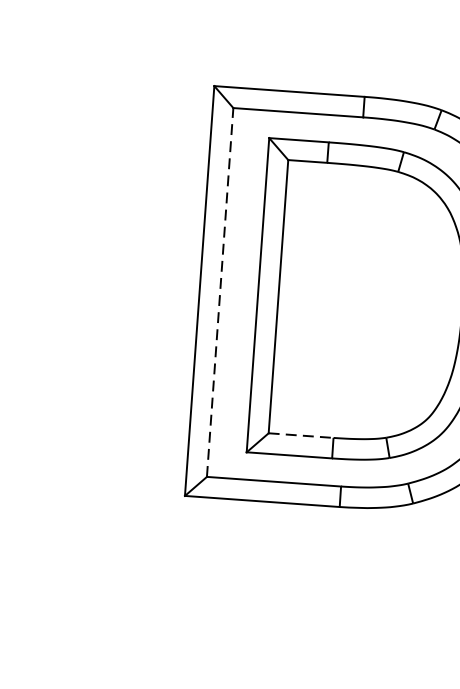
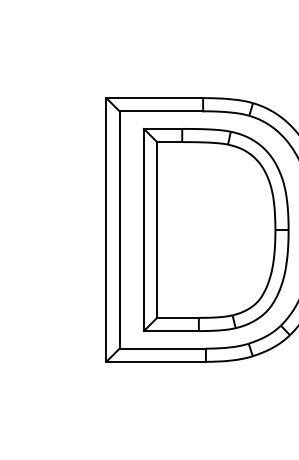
line: (220, 291) -> (119, 229), dashed -> solid
line: (300, 434) -> (177, 317), dashed -> solid

